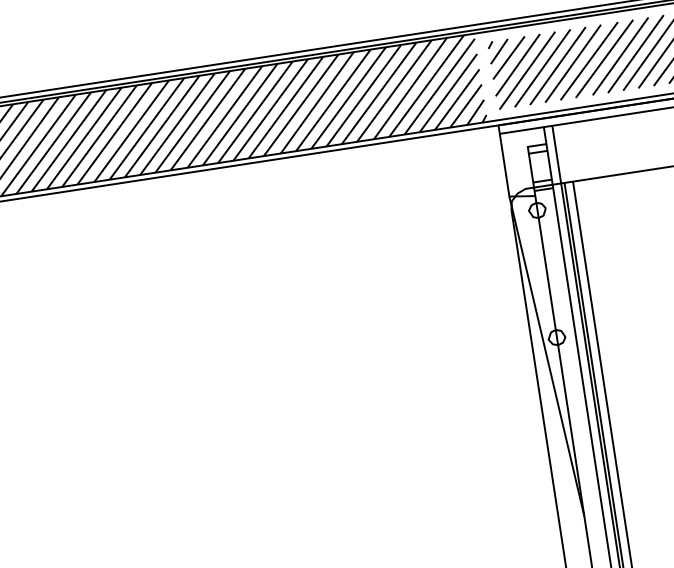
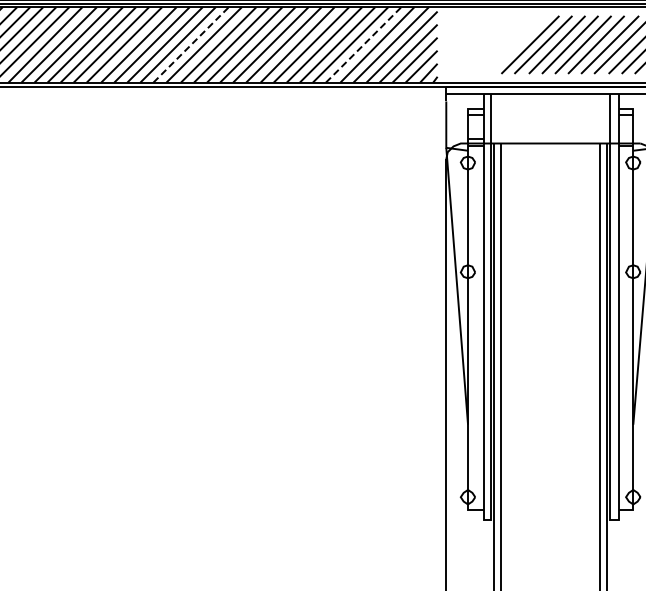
part: (549, 66) -> (496, 44), removed
line: (395, 90) -> (364, 44), solid -> dashed
line: (193, 121) -> (191, 44), solid -> dashed

